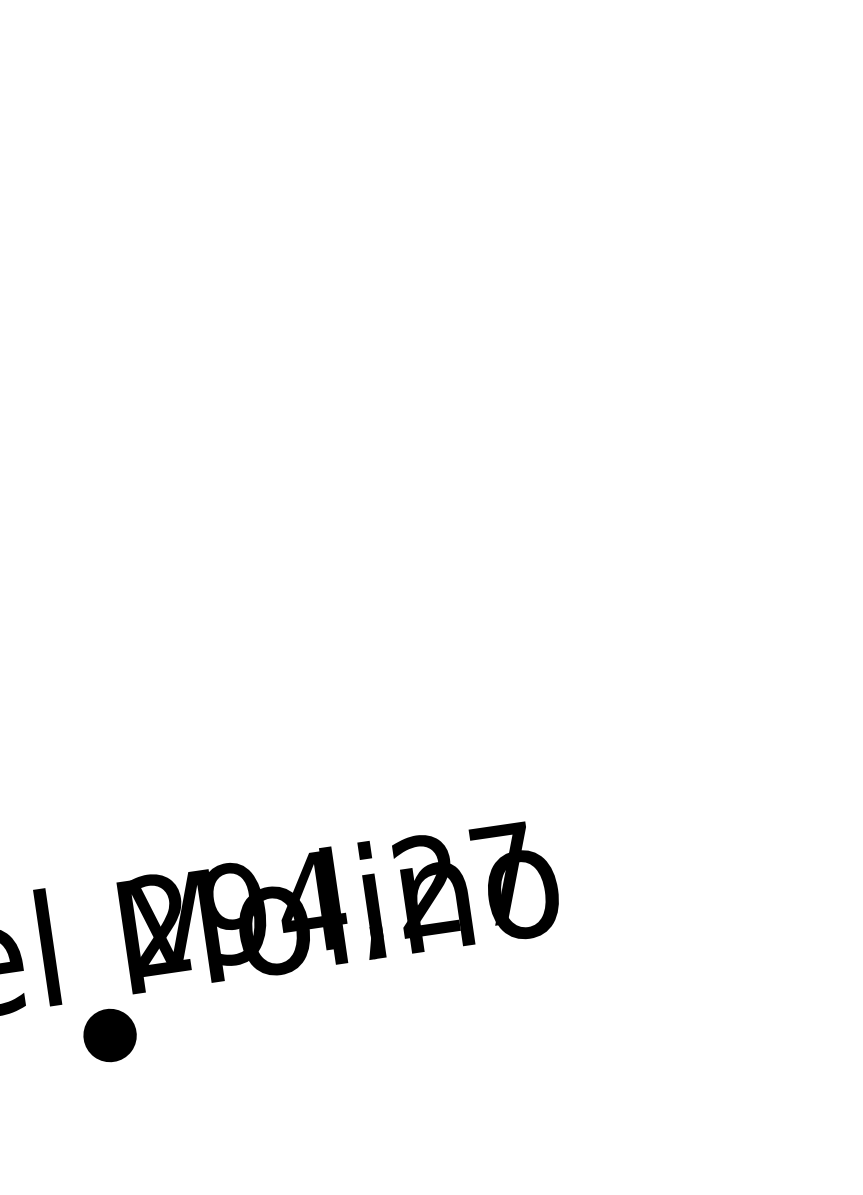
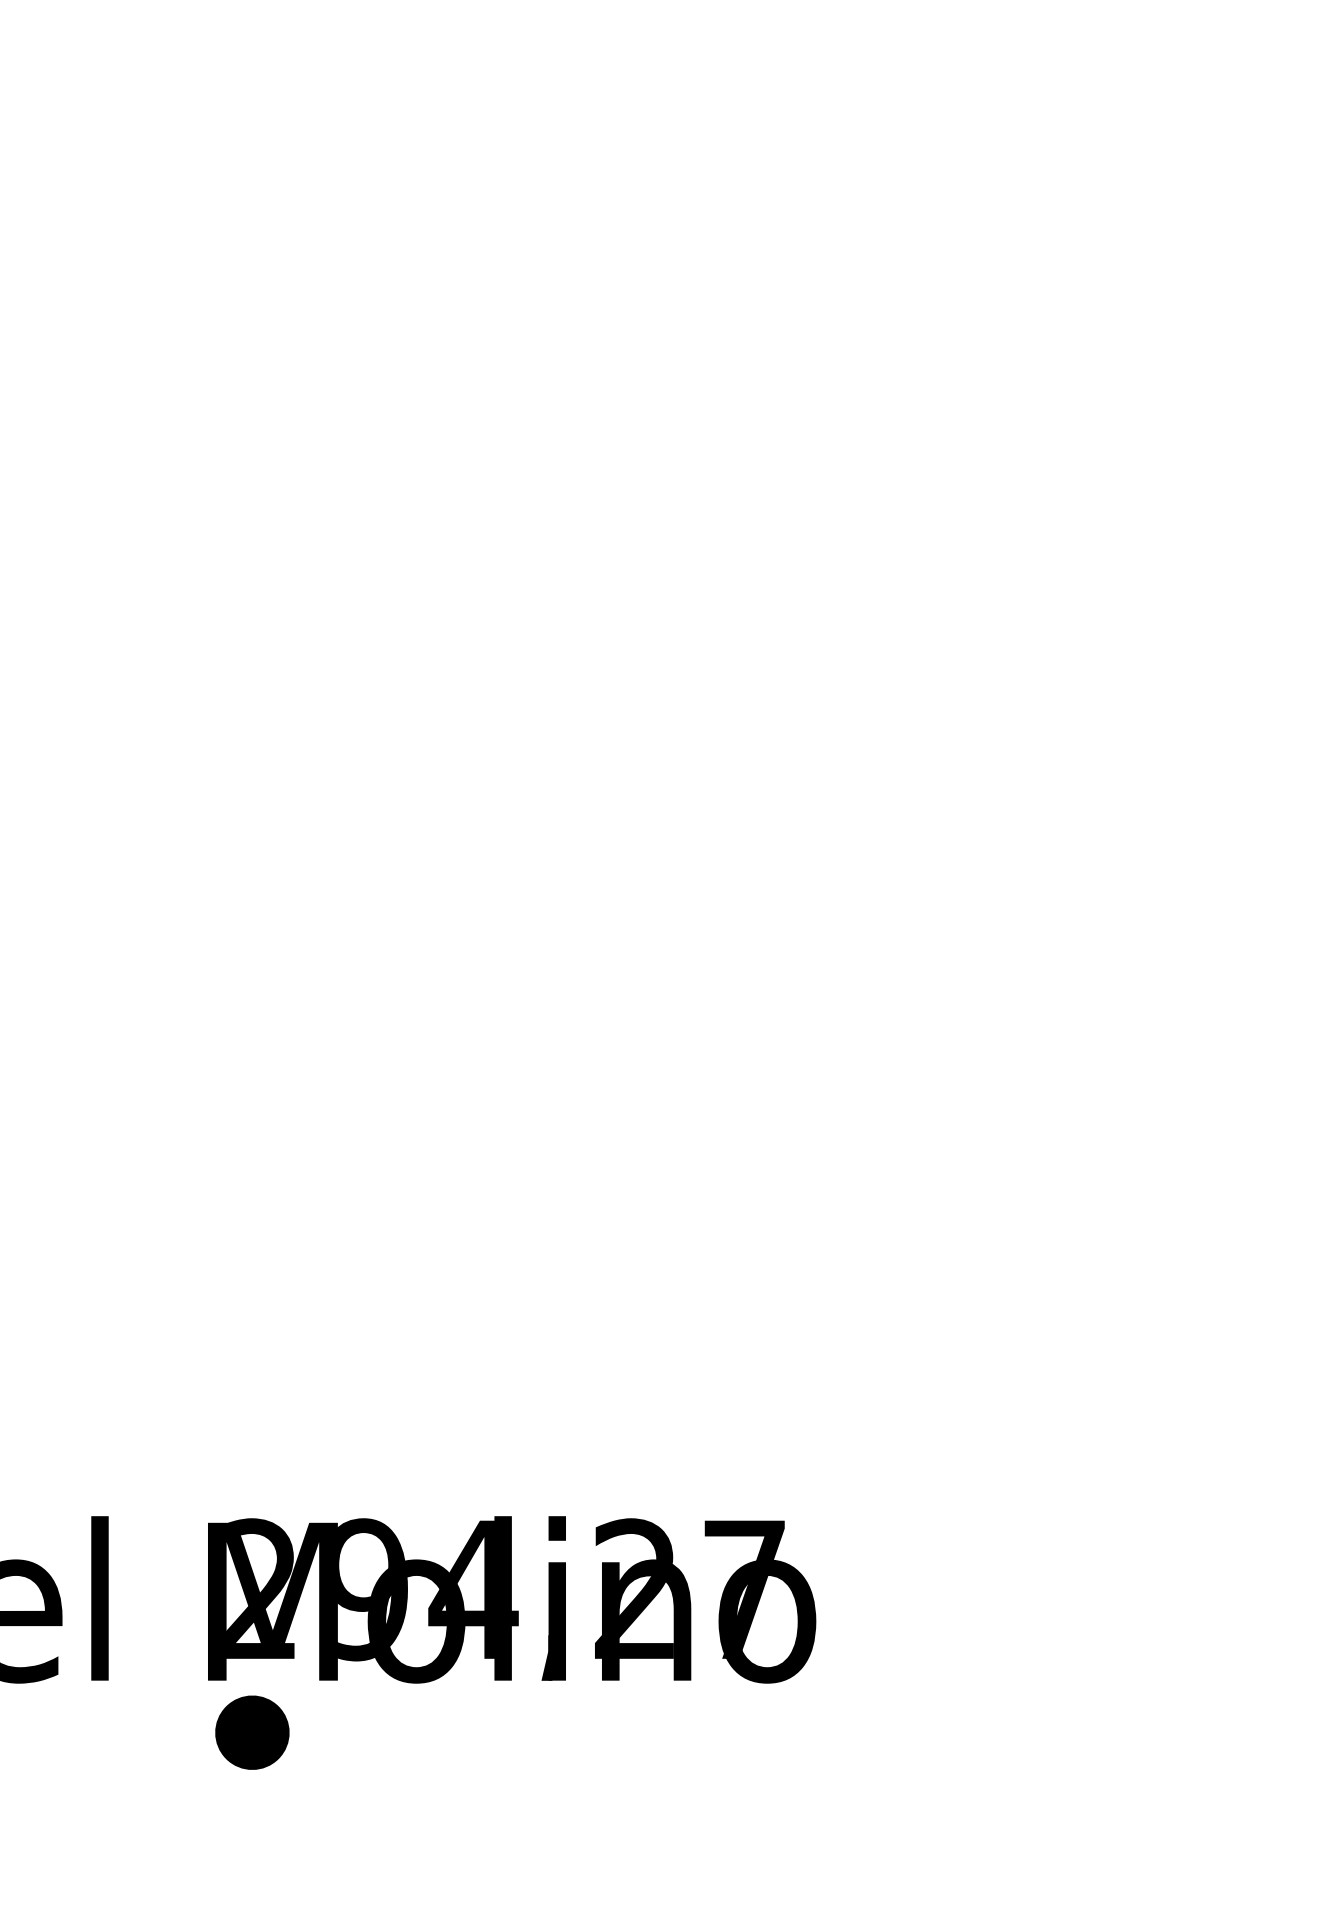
part: (110, 1035) -> (252, 1732), moved

